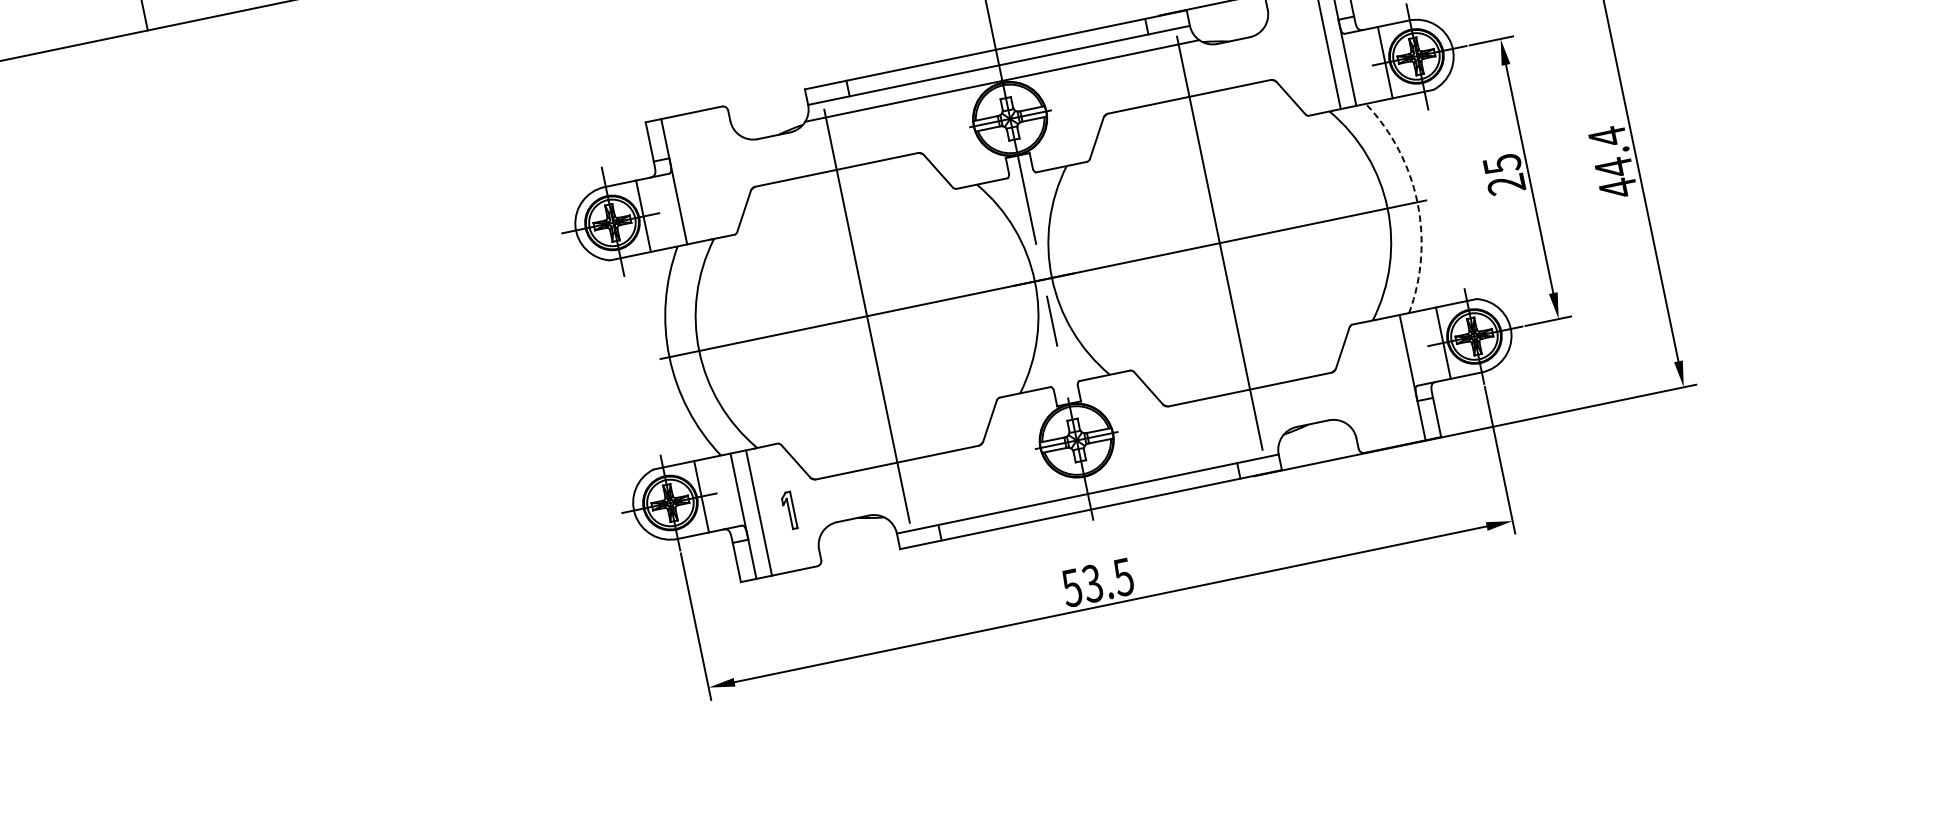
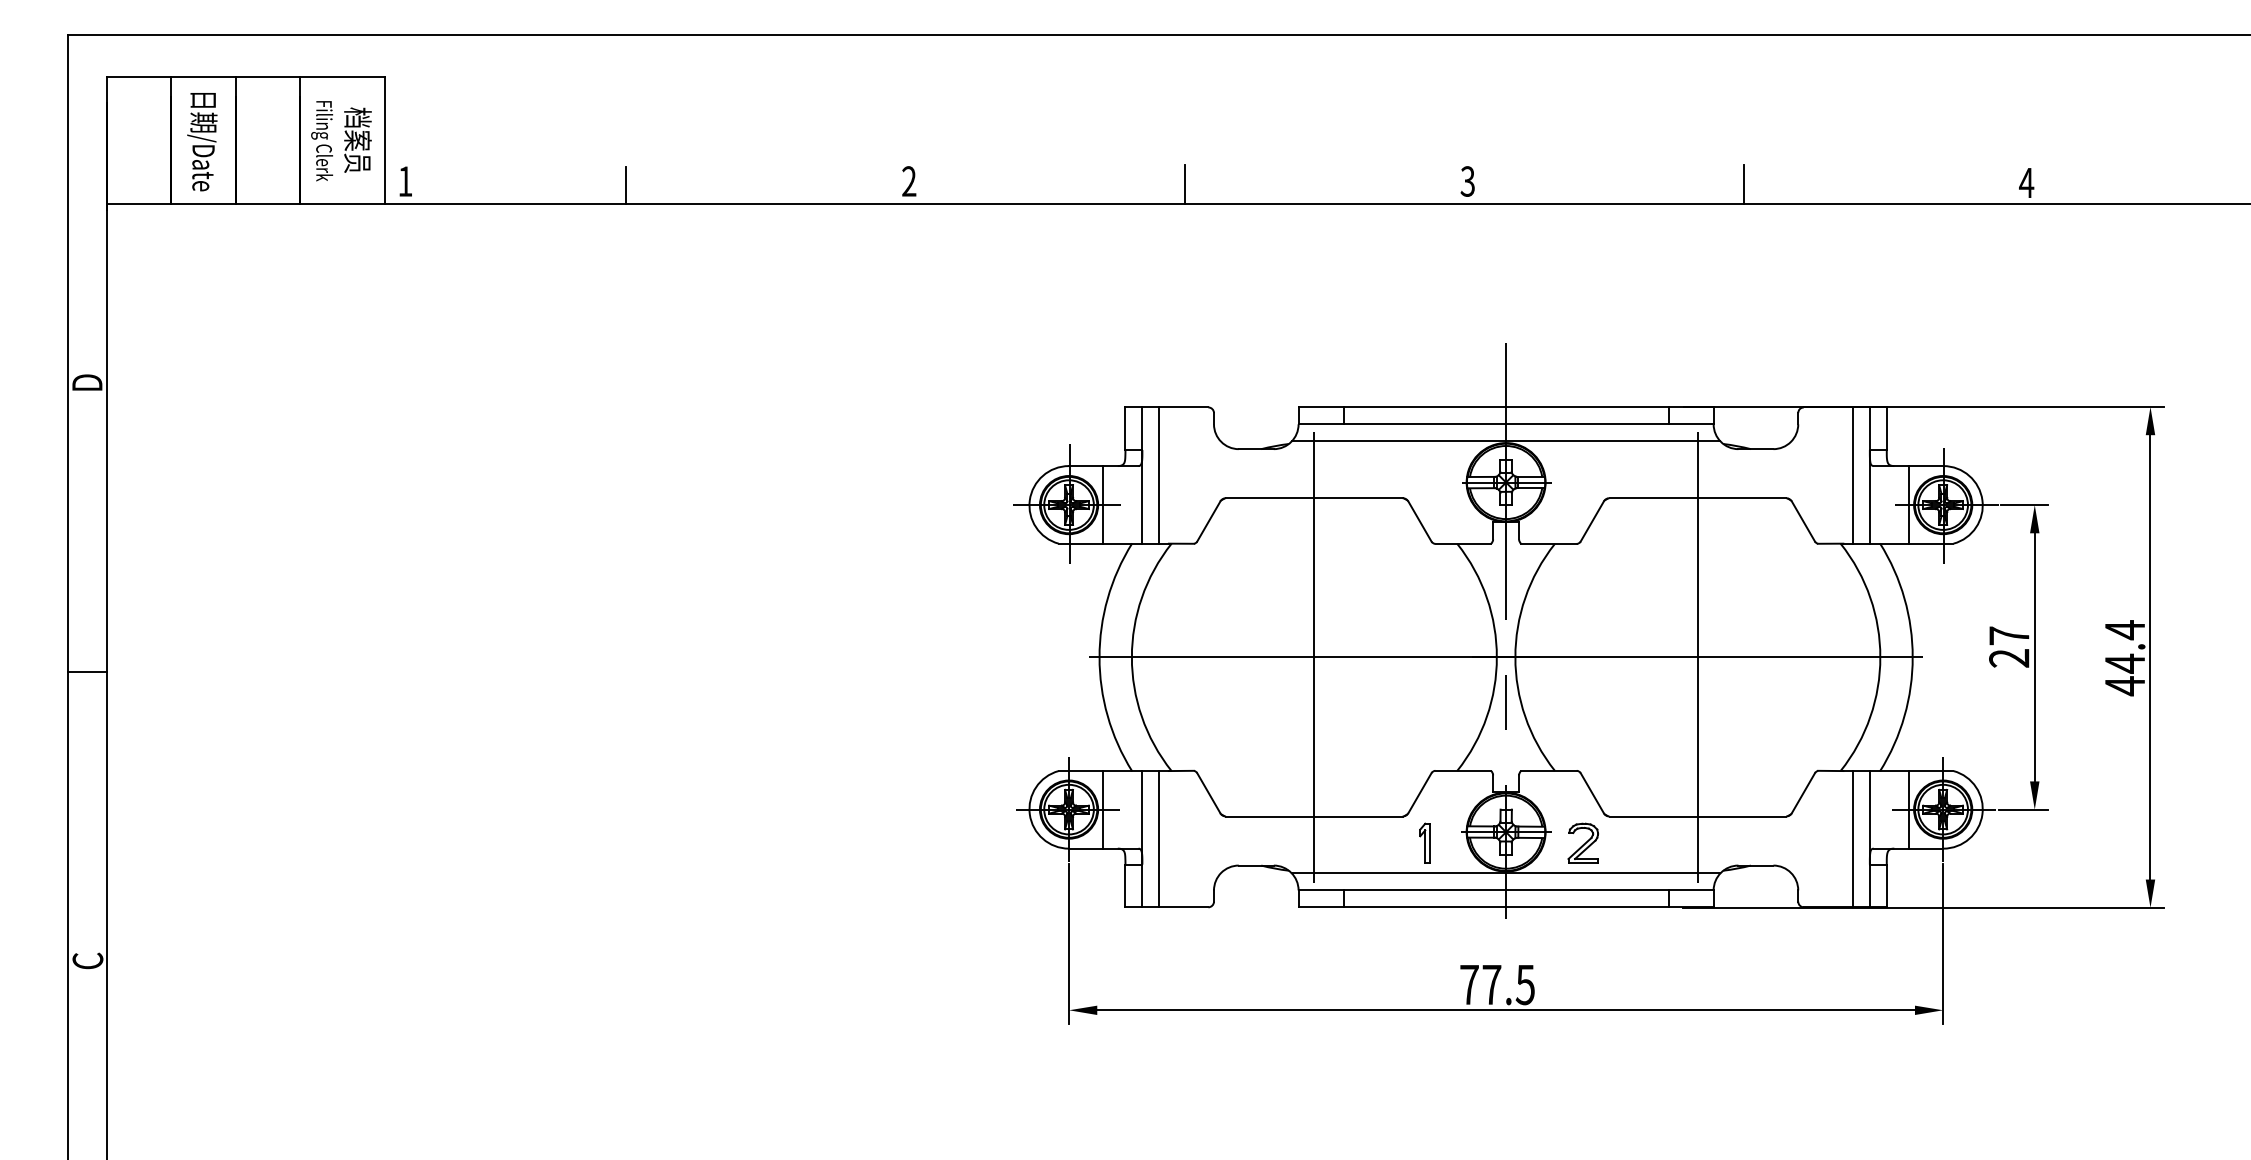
text: (1502, 163) -> (2009, 635), 25 -> 27
line: (689, 178) -> (1159, 475), added
arc: (1417, 202) -> (1912, 657), dashed -> solid
line: (1396, 381) -> (1852, 839), added
part: (1148, 435) -> (1582, 842), added
line: (1084, 478) -> (1505, 873), added
part: (788, 510) -> (1424, 842), moved
text: (1082, 585) -> (1480, 984), 53.5 -> 77.5

